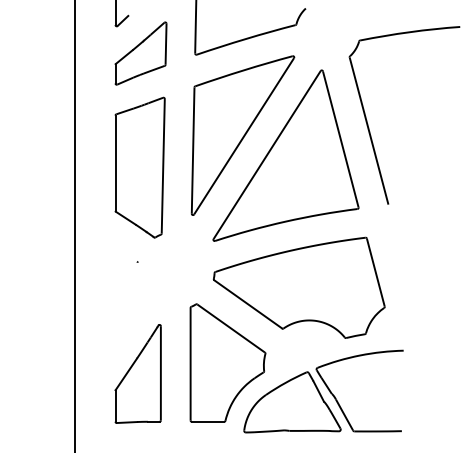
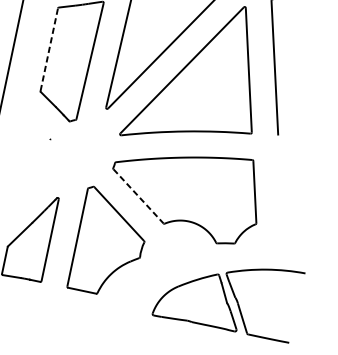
line: (115, 163) -> (49, 50), solid -> dashed
line: (248, 304) -> (138, 196), solid -> dashed
part: (323, 391) -> (228, 294), moved

